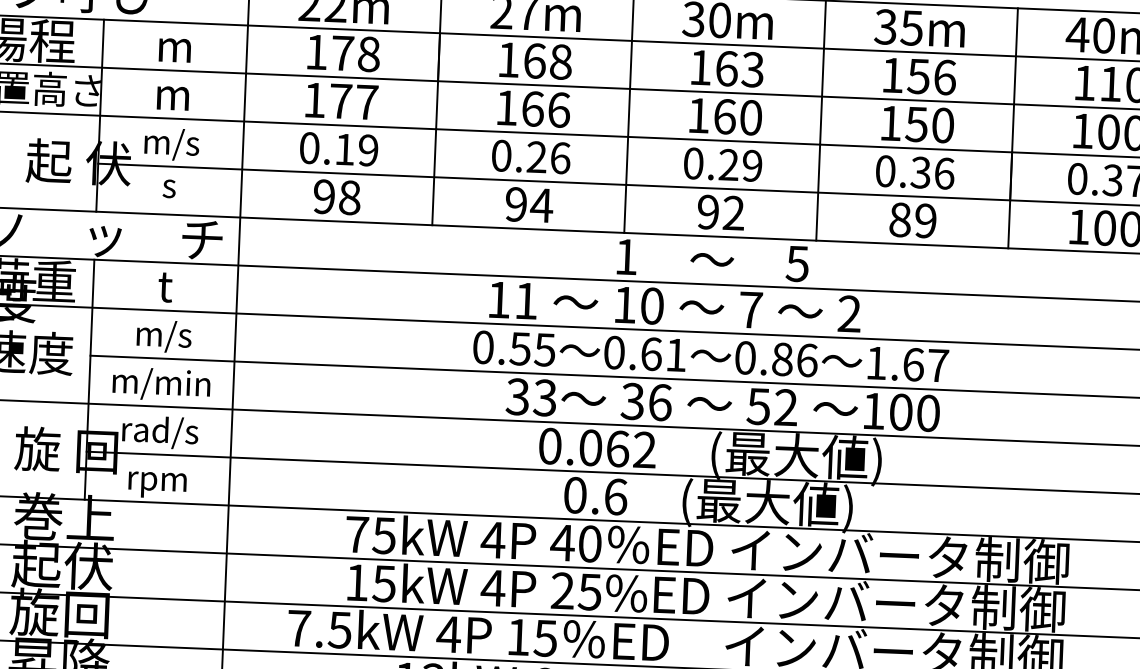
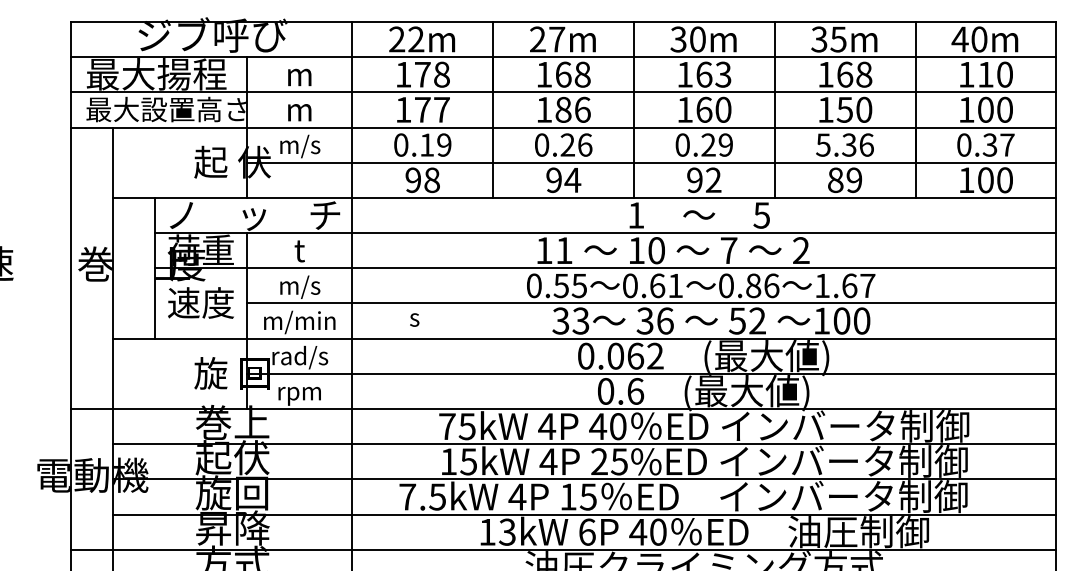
text: (931, 76) -> (854, 74), 156 -> 168
text: (532, 108) -> (563, 109), 166 -> 186
text: (885, 170) -> (823, 144), 0.36 -> 5.36
text: (169, 188) -> (414, 319), moved

